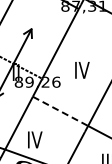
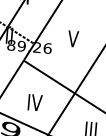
text: (82, 70) -> (73, 39), IV -> V
line: (60, 111) -> (49, 77), dashed -> solid
text: (35, 139) -> (35, 102), moved

